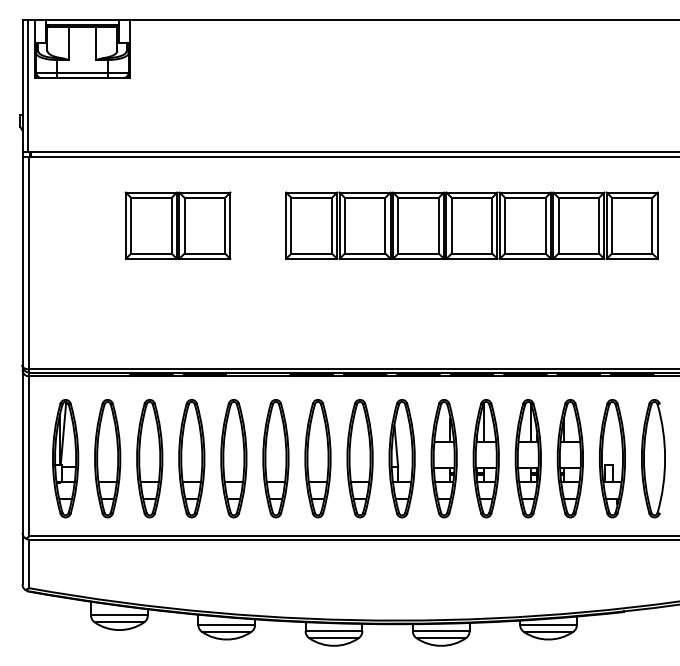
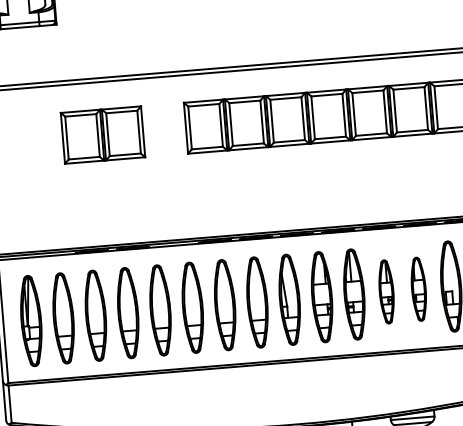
part: (527, 458) -> (386, 291), size x0.7
part: (569, 458) -> (418, 289), size x0.7

